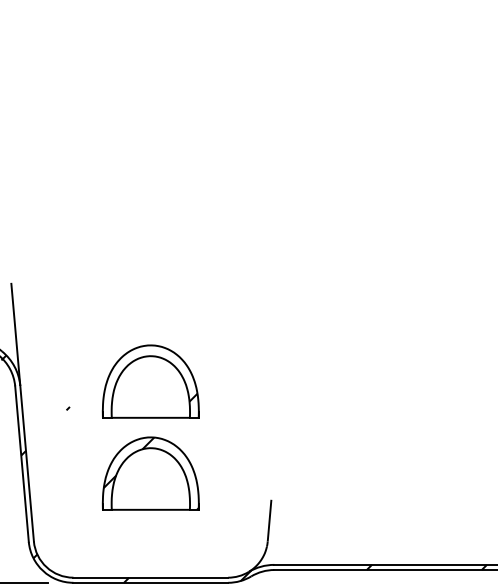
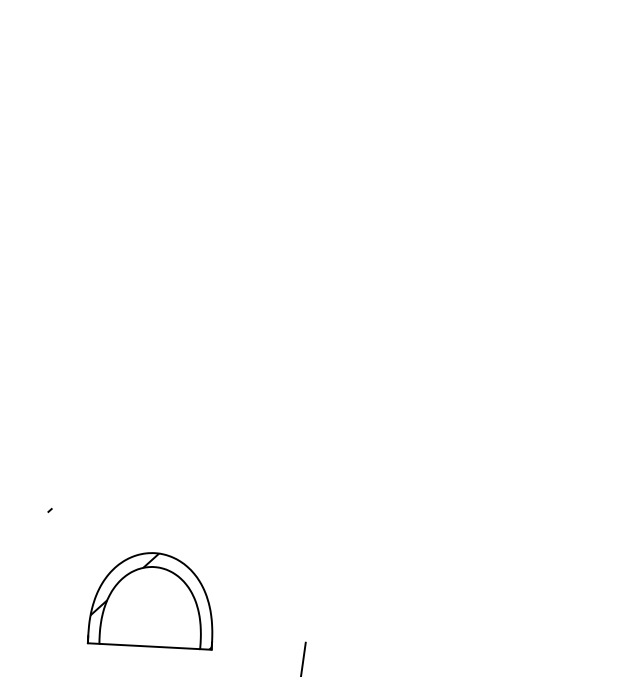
part: (150, 381) -> (157, 481), removed

